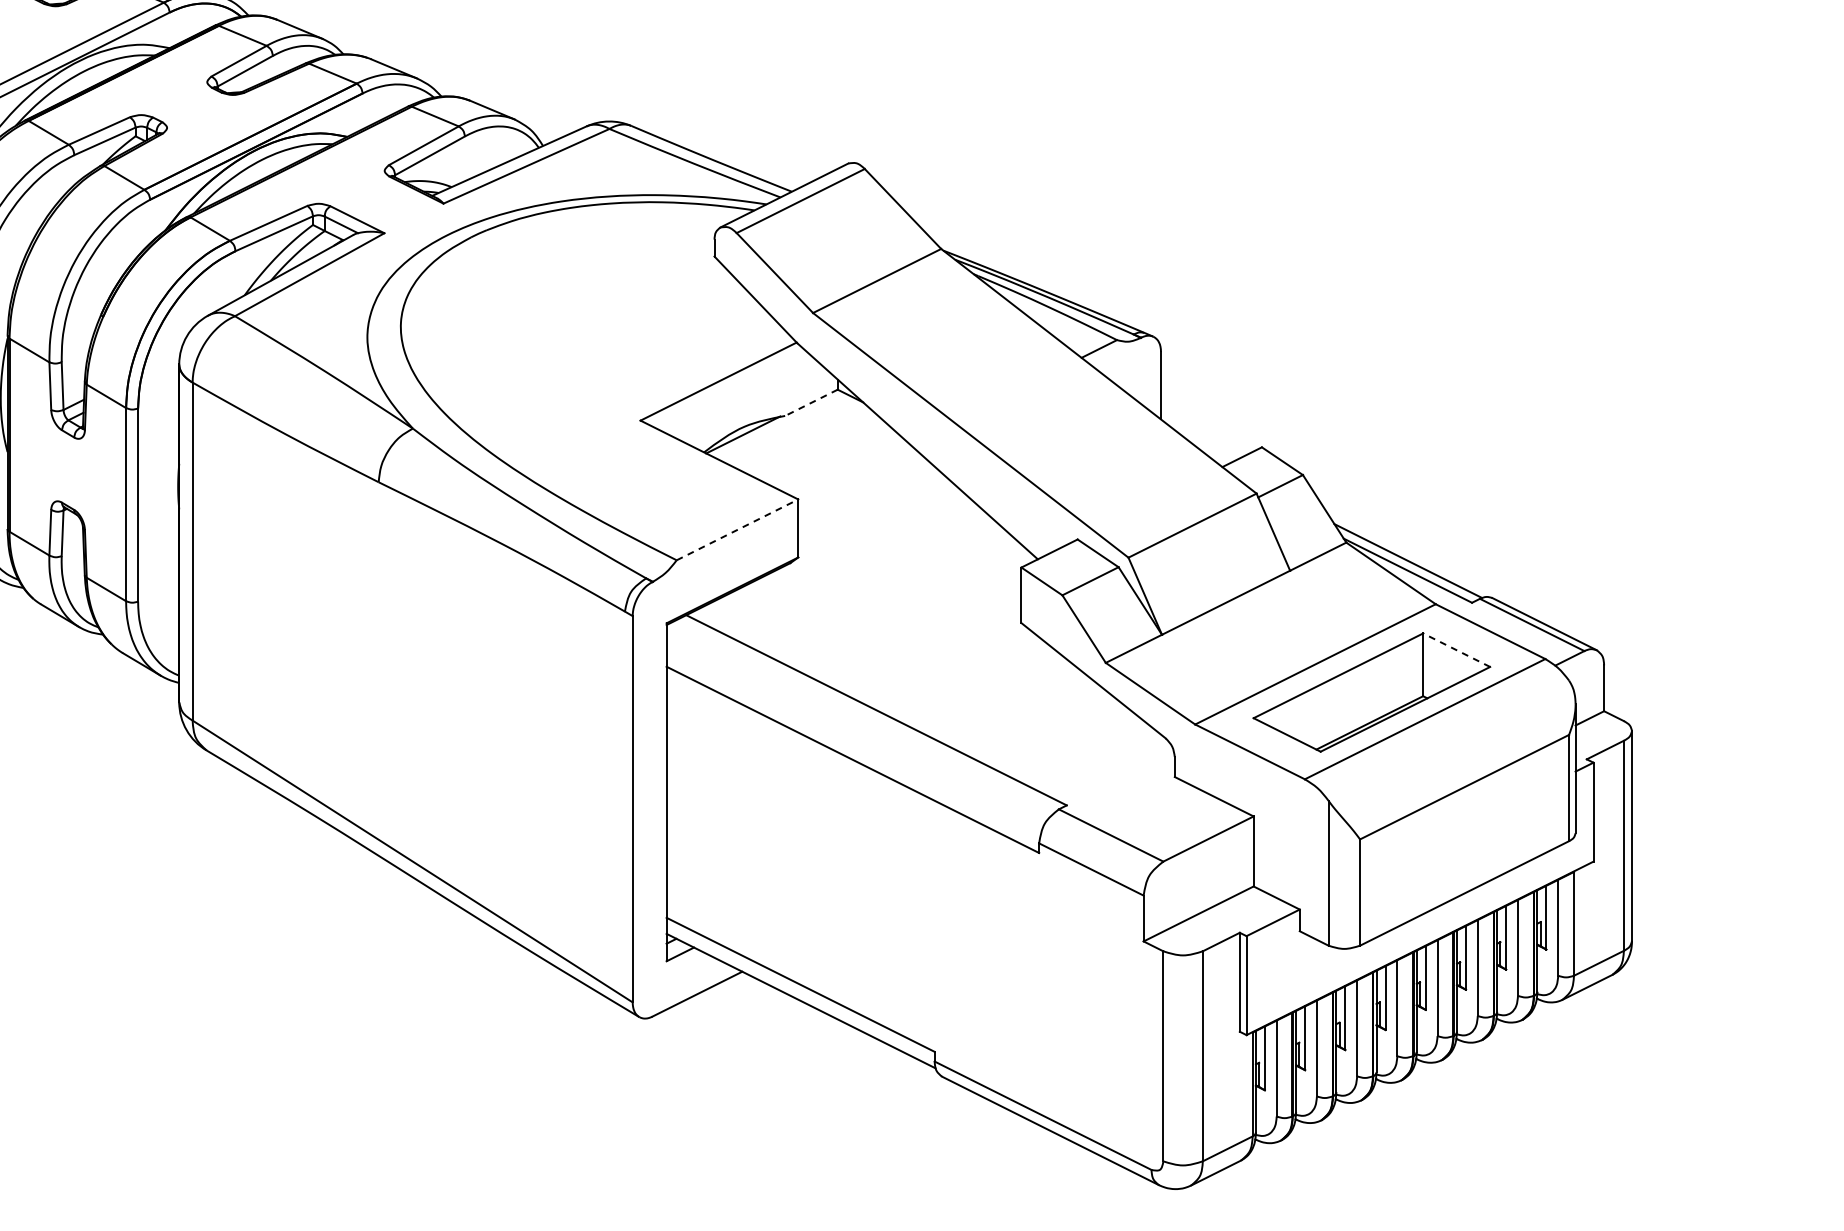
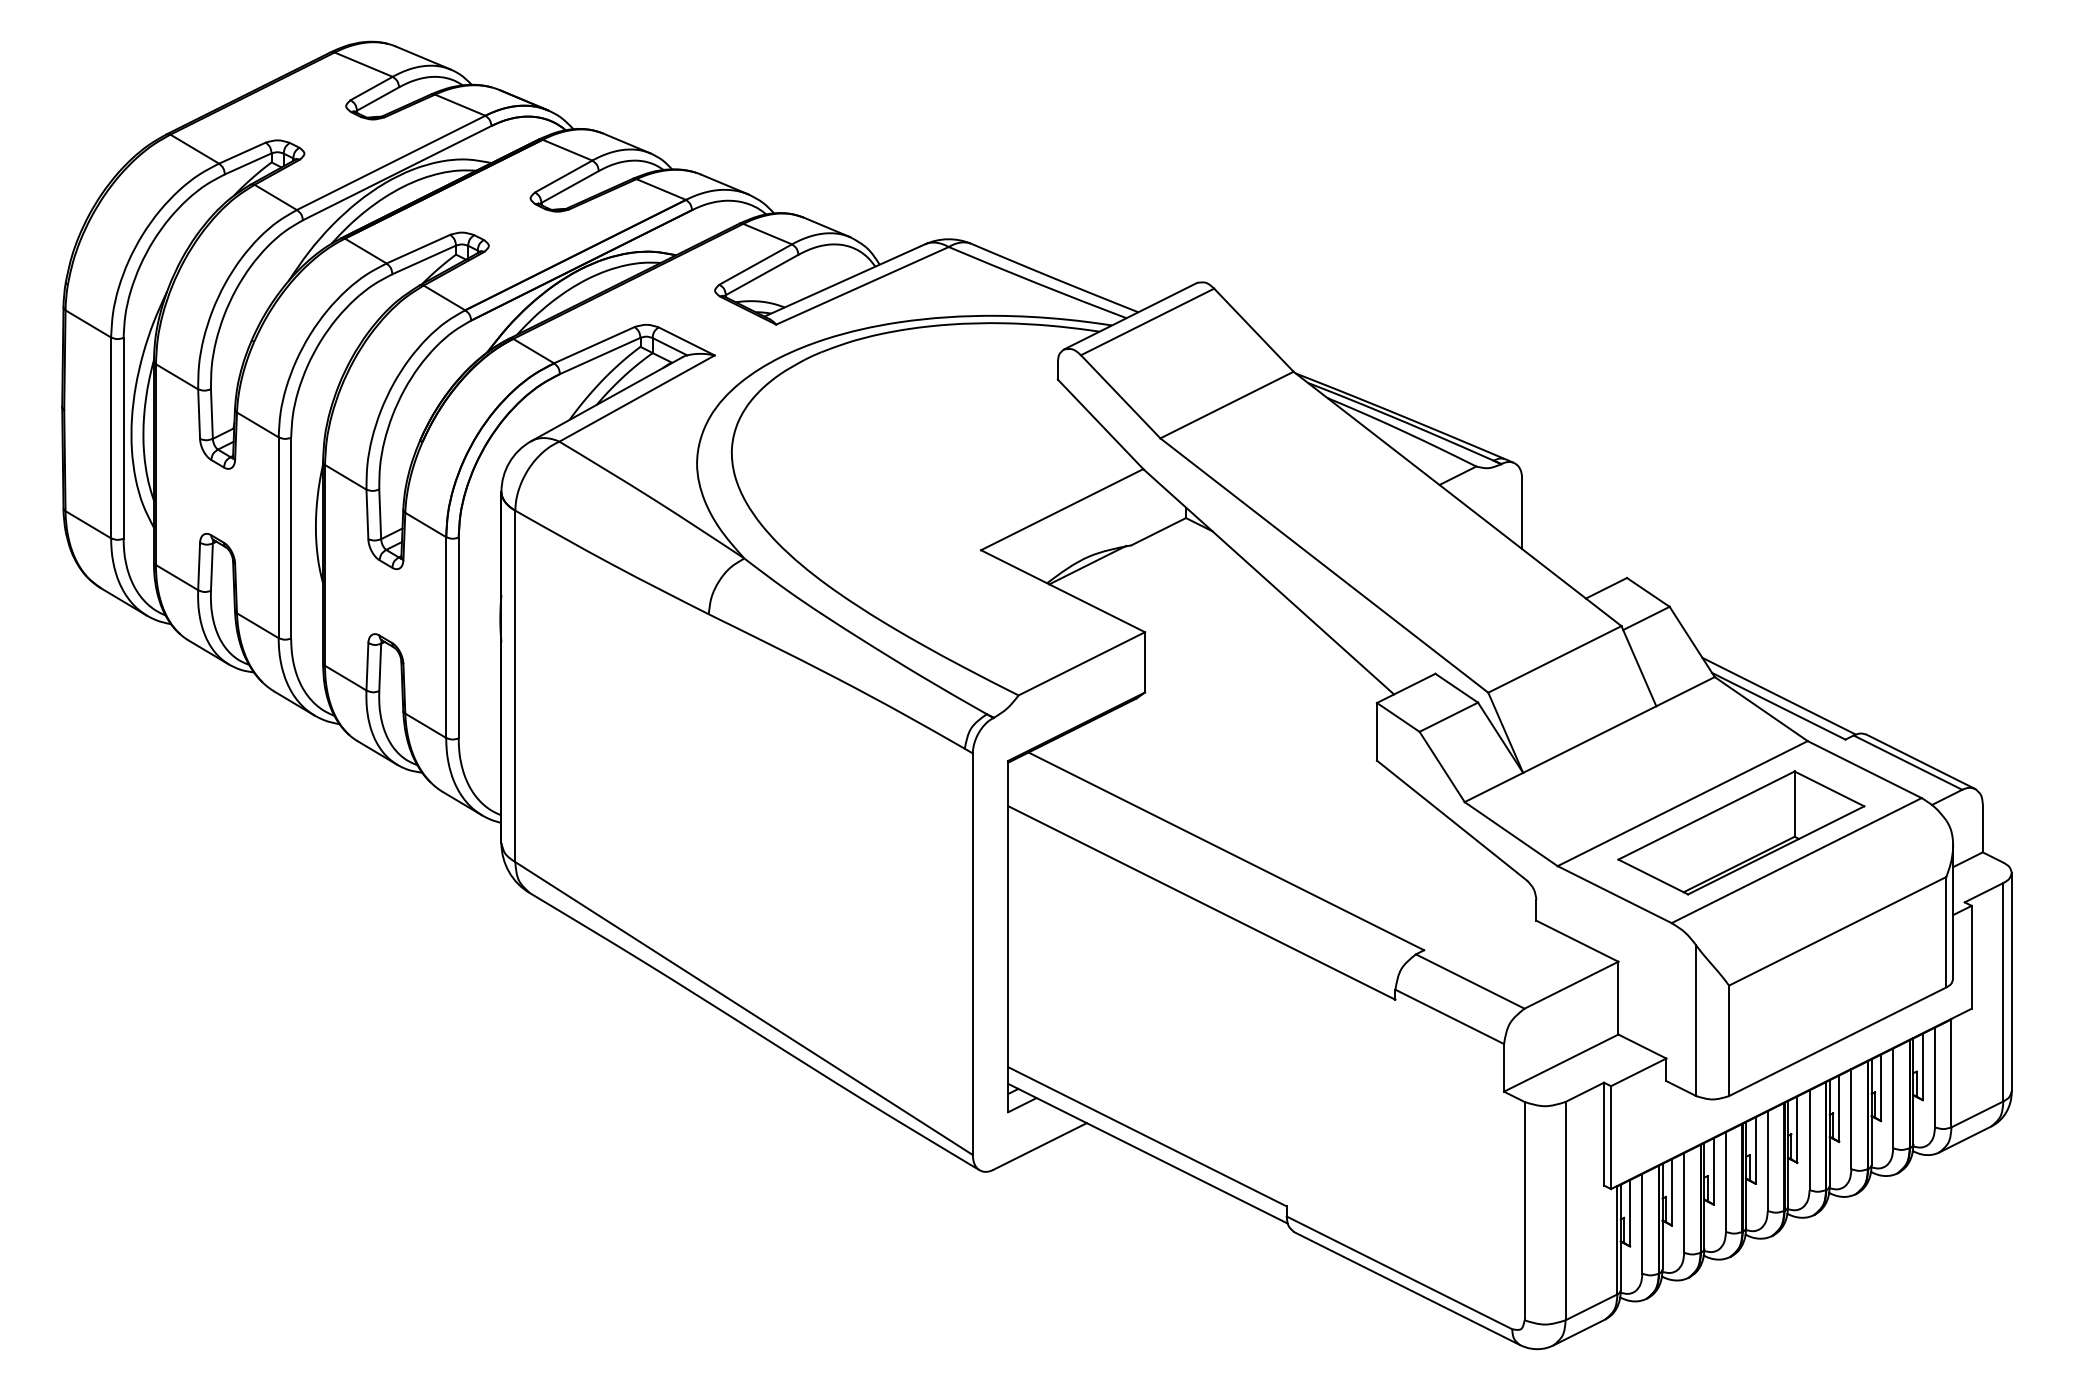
line: (811, 402) -> (1158, 531), dashed -> solid
line: (737, 529) -> (1081, 663), dashed -> solid
line: (1456, 649) -> (1829, 788), dashed -> solid

